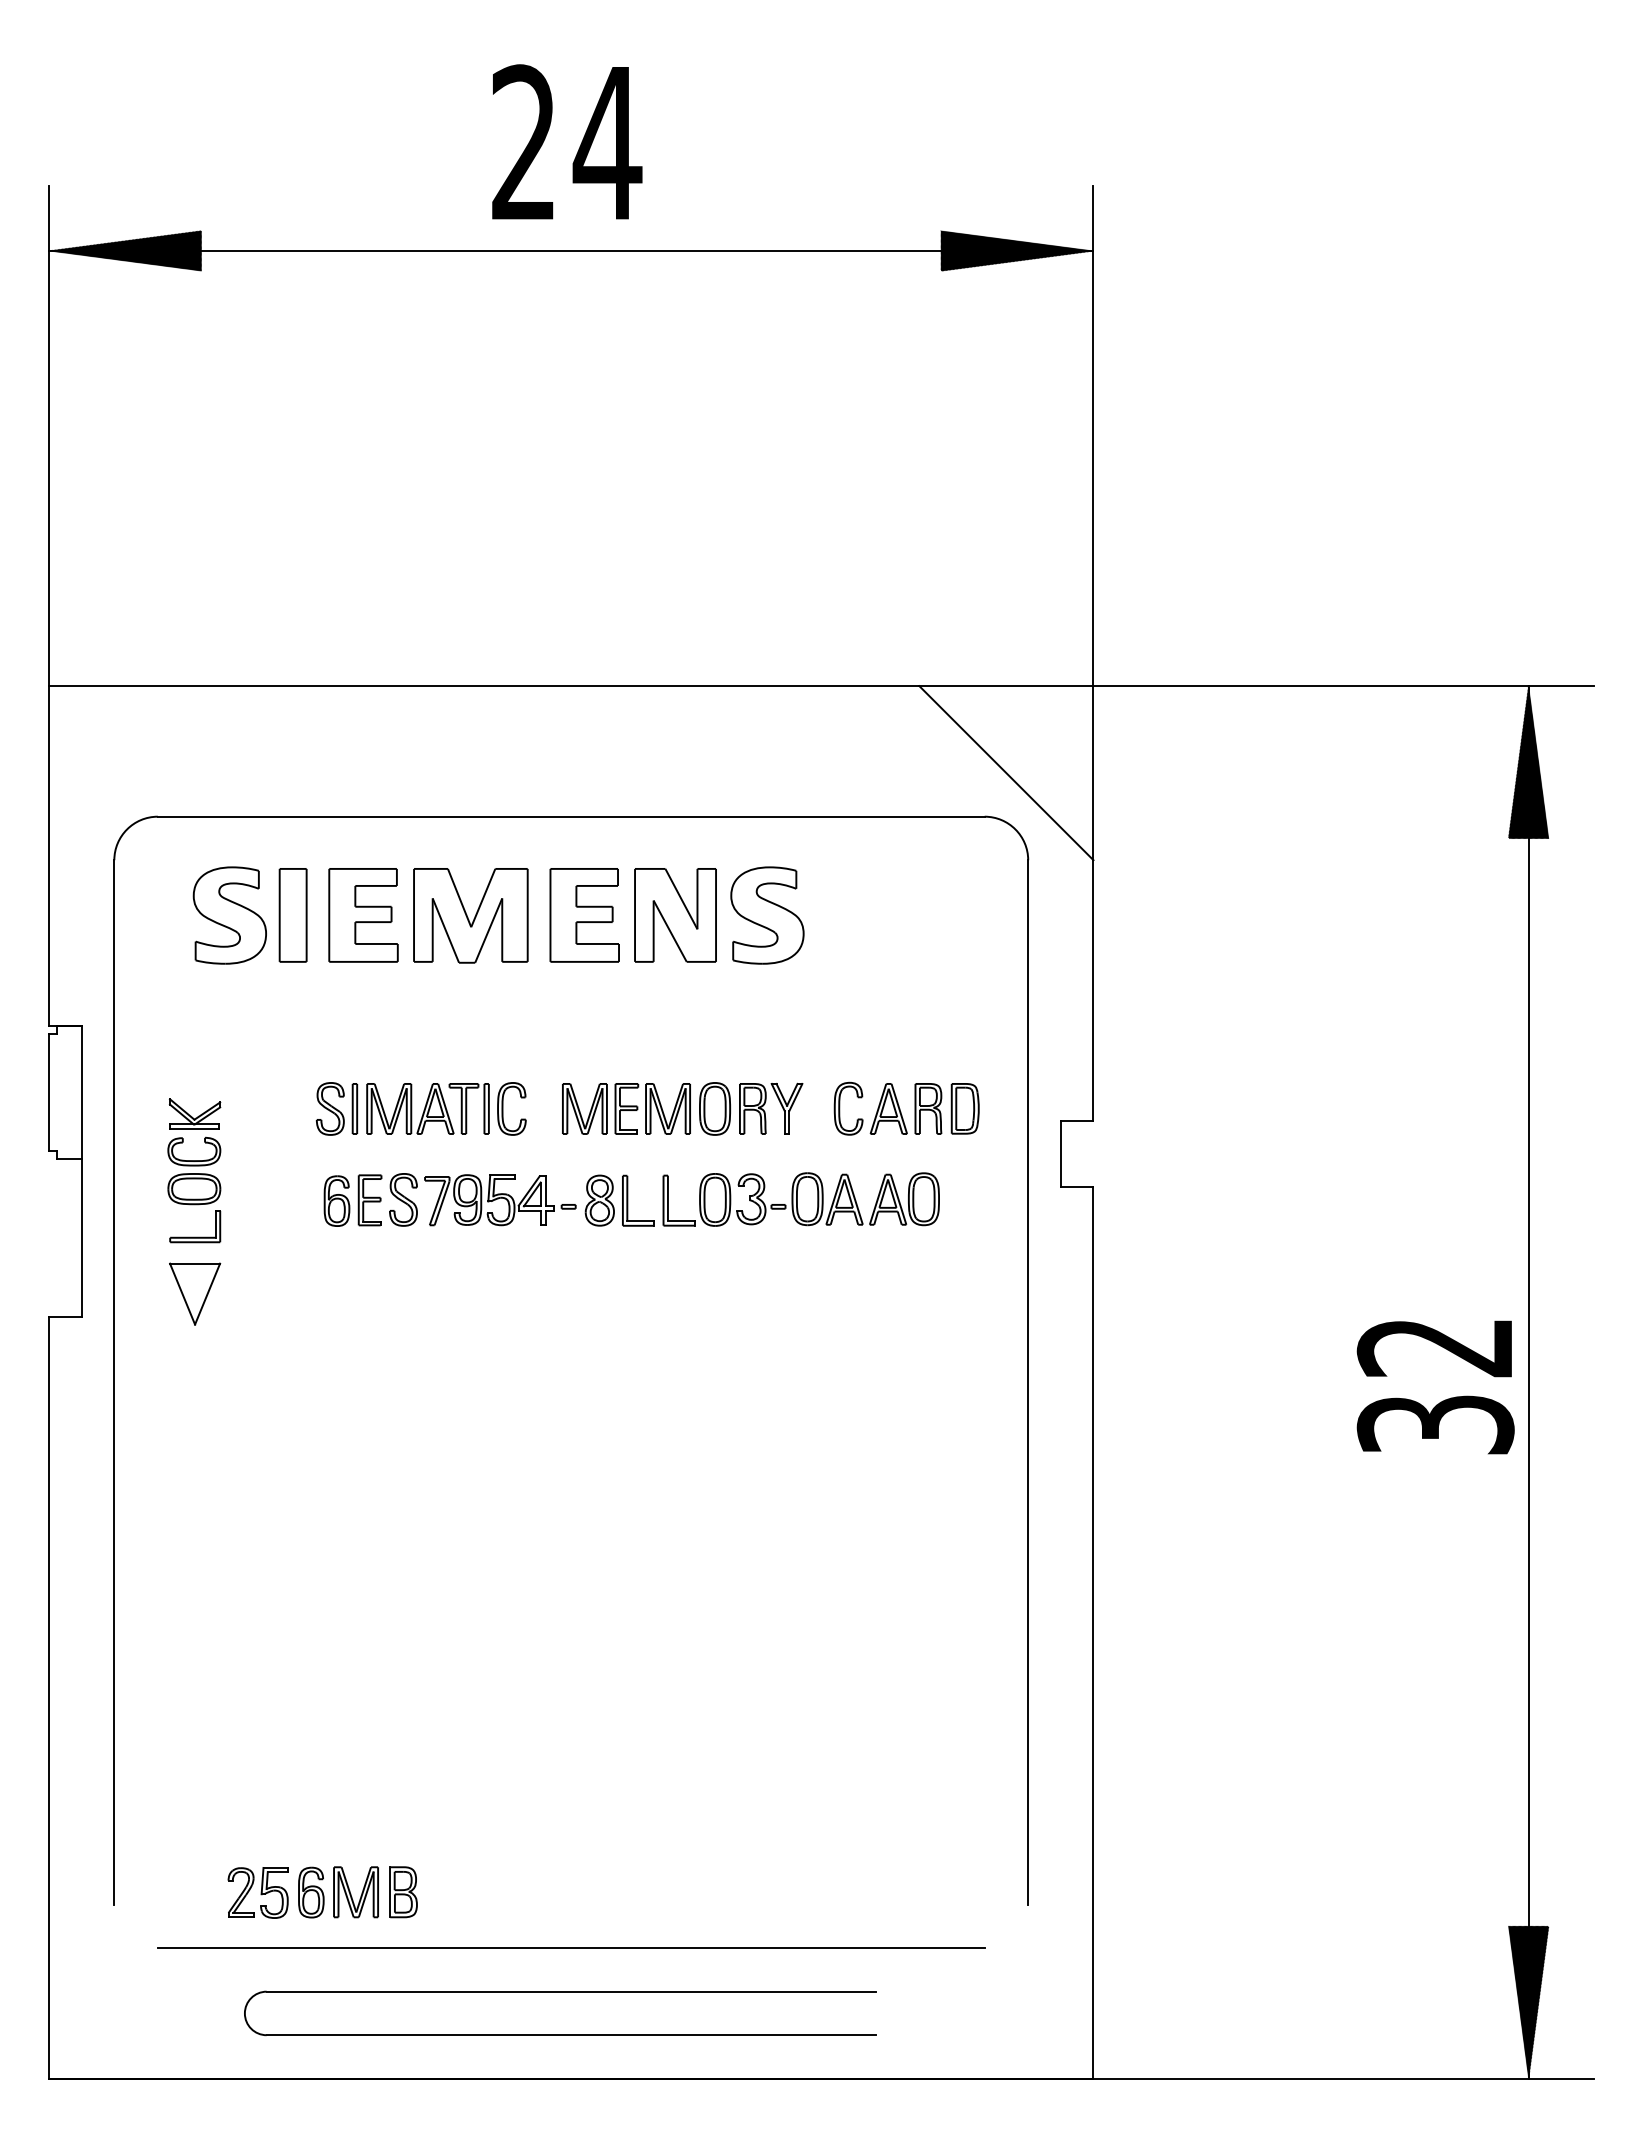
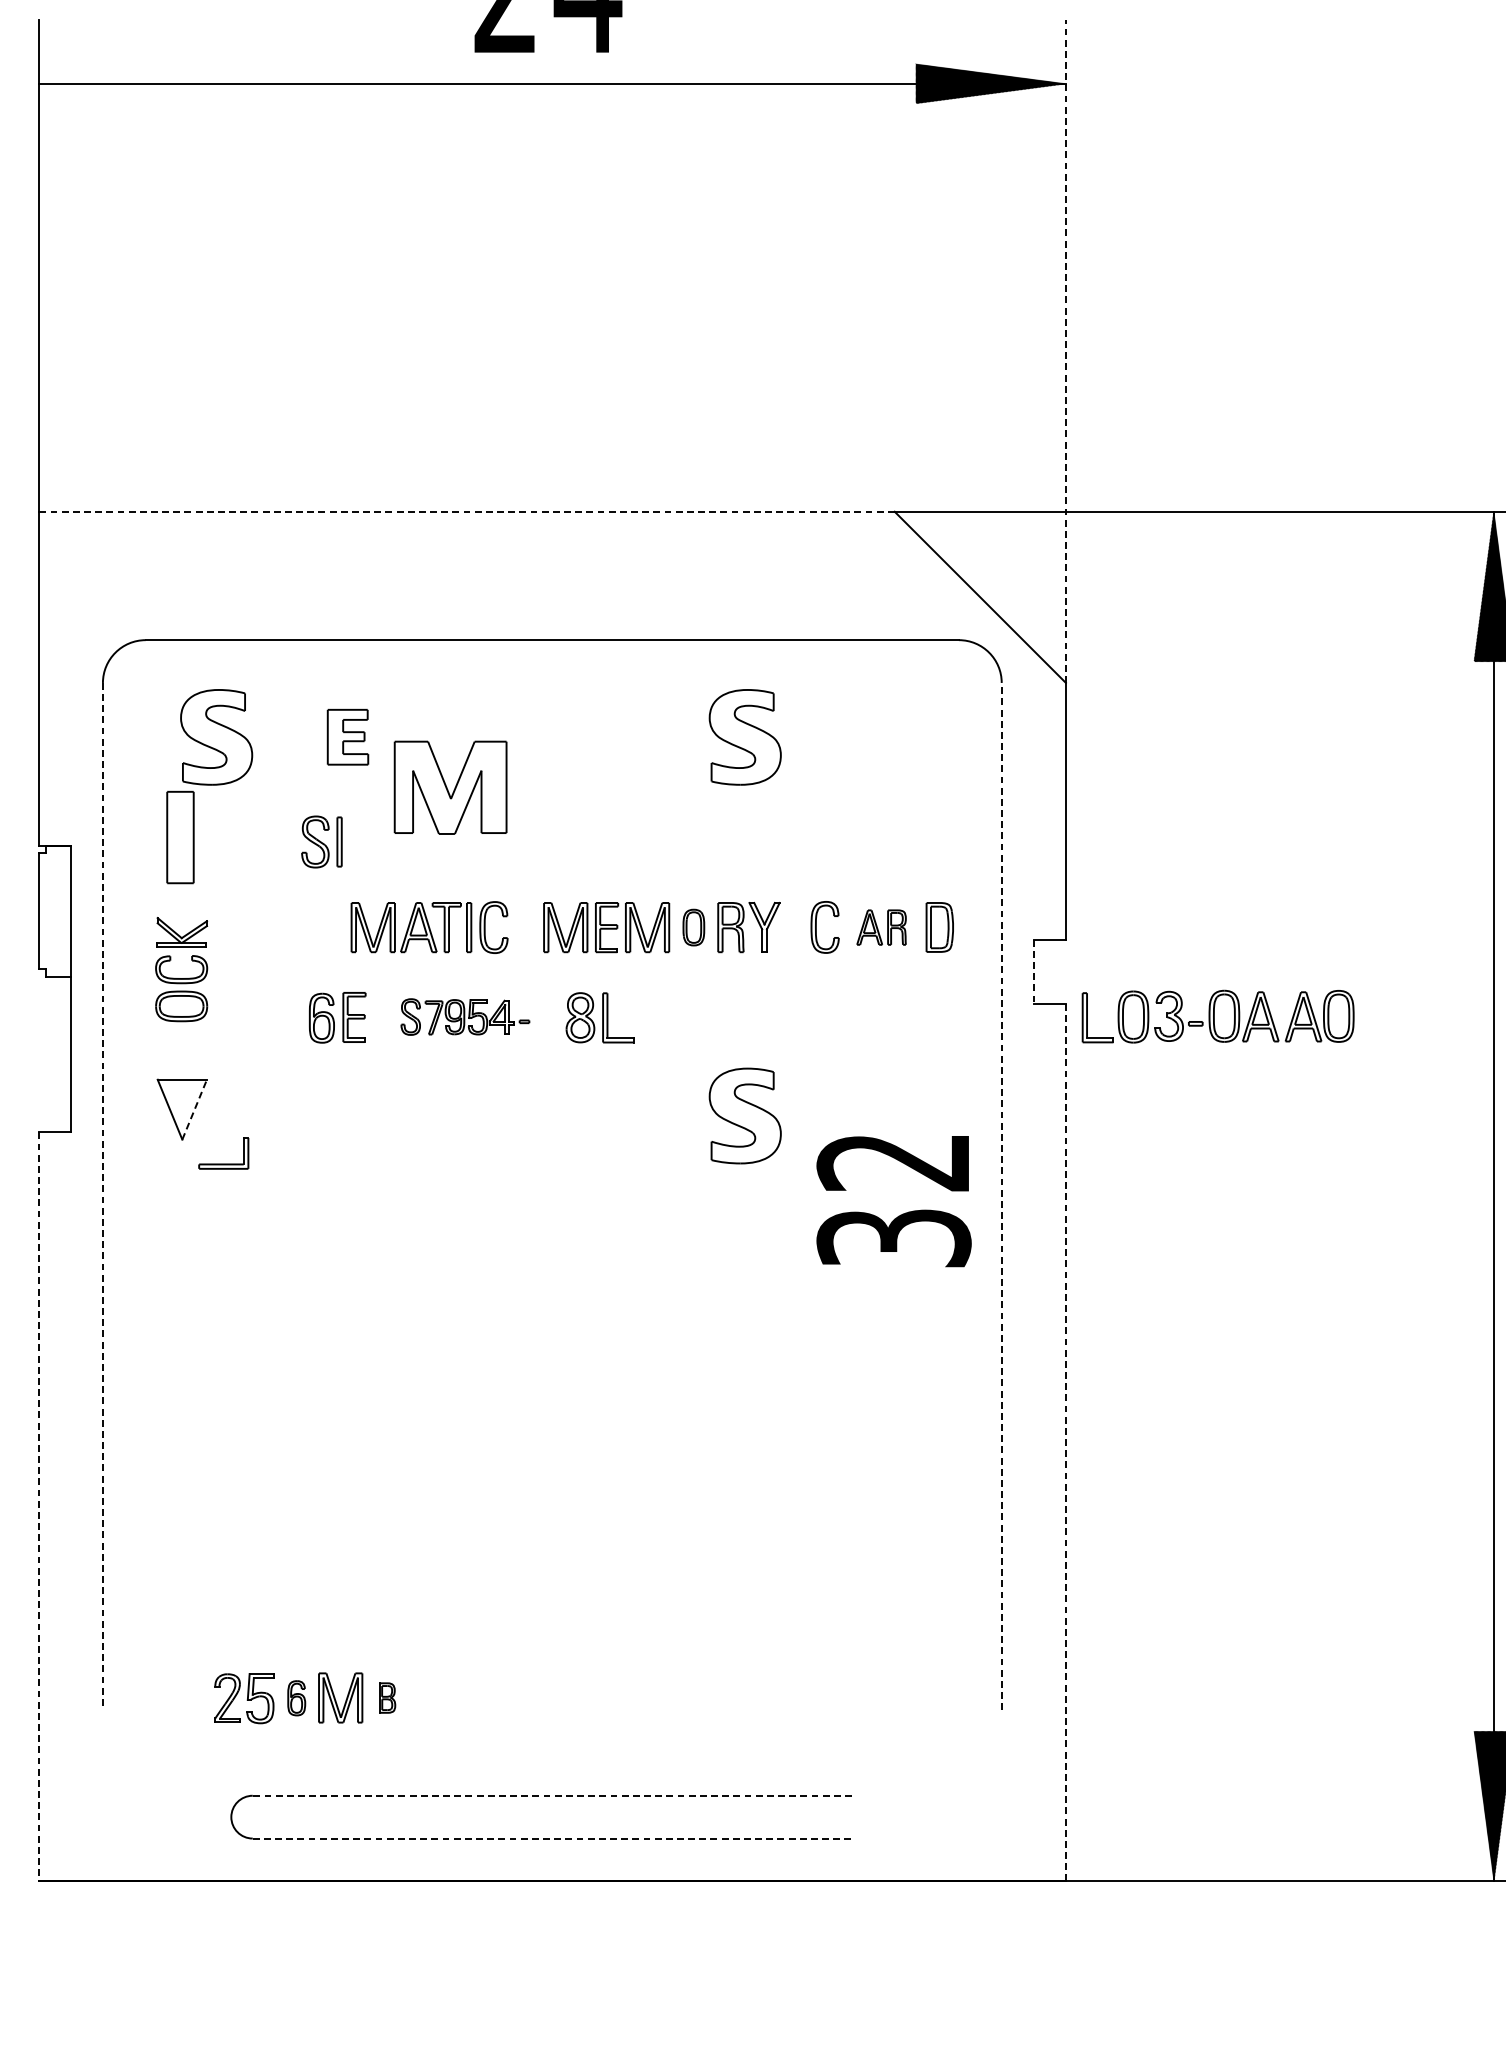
hatch: (125, 250) -> (113, 83), removed
line: (1093, 522) -> (1065, 350), solid -> dashed
line: (483, 686) -> (466, 512), solid -> dashed
part: (292, 915) -> (179, 837), moved
part: (363, 915) -> (347, 737), size x0.6
part: (470, 915) -> (450, 787), moved
part: (584, 915) -> (565, 737), removed
part: (675, 915) -> (654, 737), removed
part: (337, 1108) -> (322, 841), moved
part: (715, 1108) -> (694, 927), size x0.7
part: (905, 1108) -> (881, 927), size x0.7
line: (1060, 1153) -> (1033, 971), solid -> dashed
part: (482, 1199) -> (465, 1016), size x0.7
part: (800, 1199) -> (1217, 1016), moved
part: (195, 1236) -> (224, 1163), moved
line: (207, 1294) -> (194, 1110), solid -> dashed
part: (767, 1300) -> (745, 1115), added
line: (1028, 1381) -> (1002, 1195), solid -> dashed
line: (114, 1382) -> (103, 1196), solid -> dashed
text: (1435, 1387) -> (893, 1201), moved
line: (1093, 1632) -> (1065, 1442), solid -> dashed
line: (49, 1697) -> (39, 1506), solid -> dashed
part: (311, 1892) -> (296, 1698), size x0.7
part: (403, 1892) -> (387, 1698), size x0.6
line: (570, 1948) -> (551, 1753), removed
line: (571, 1991) -> (552, 1795), solid -> dashed
line: (571, 2035) -> (552, 1838), solid -> dashed

